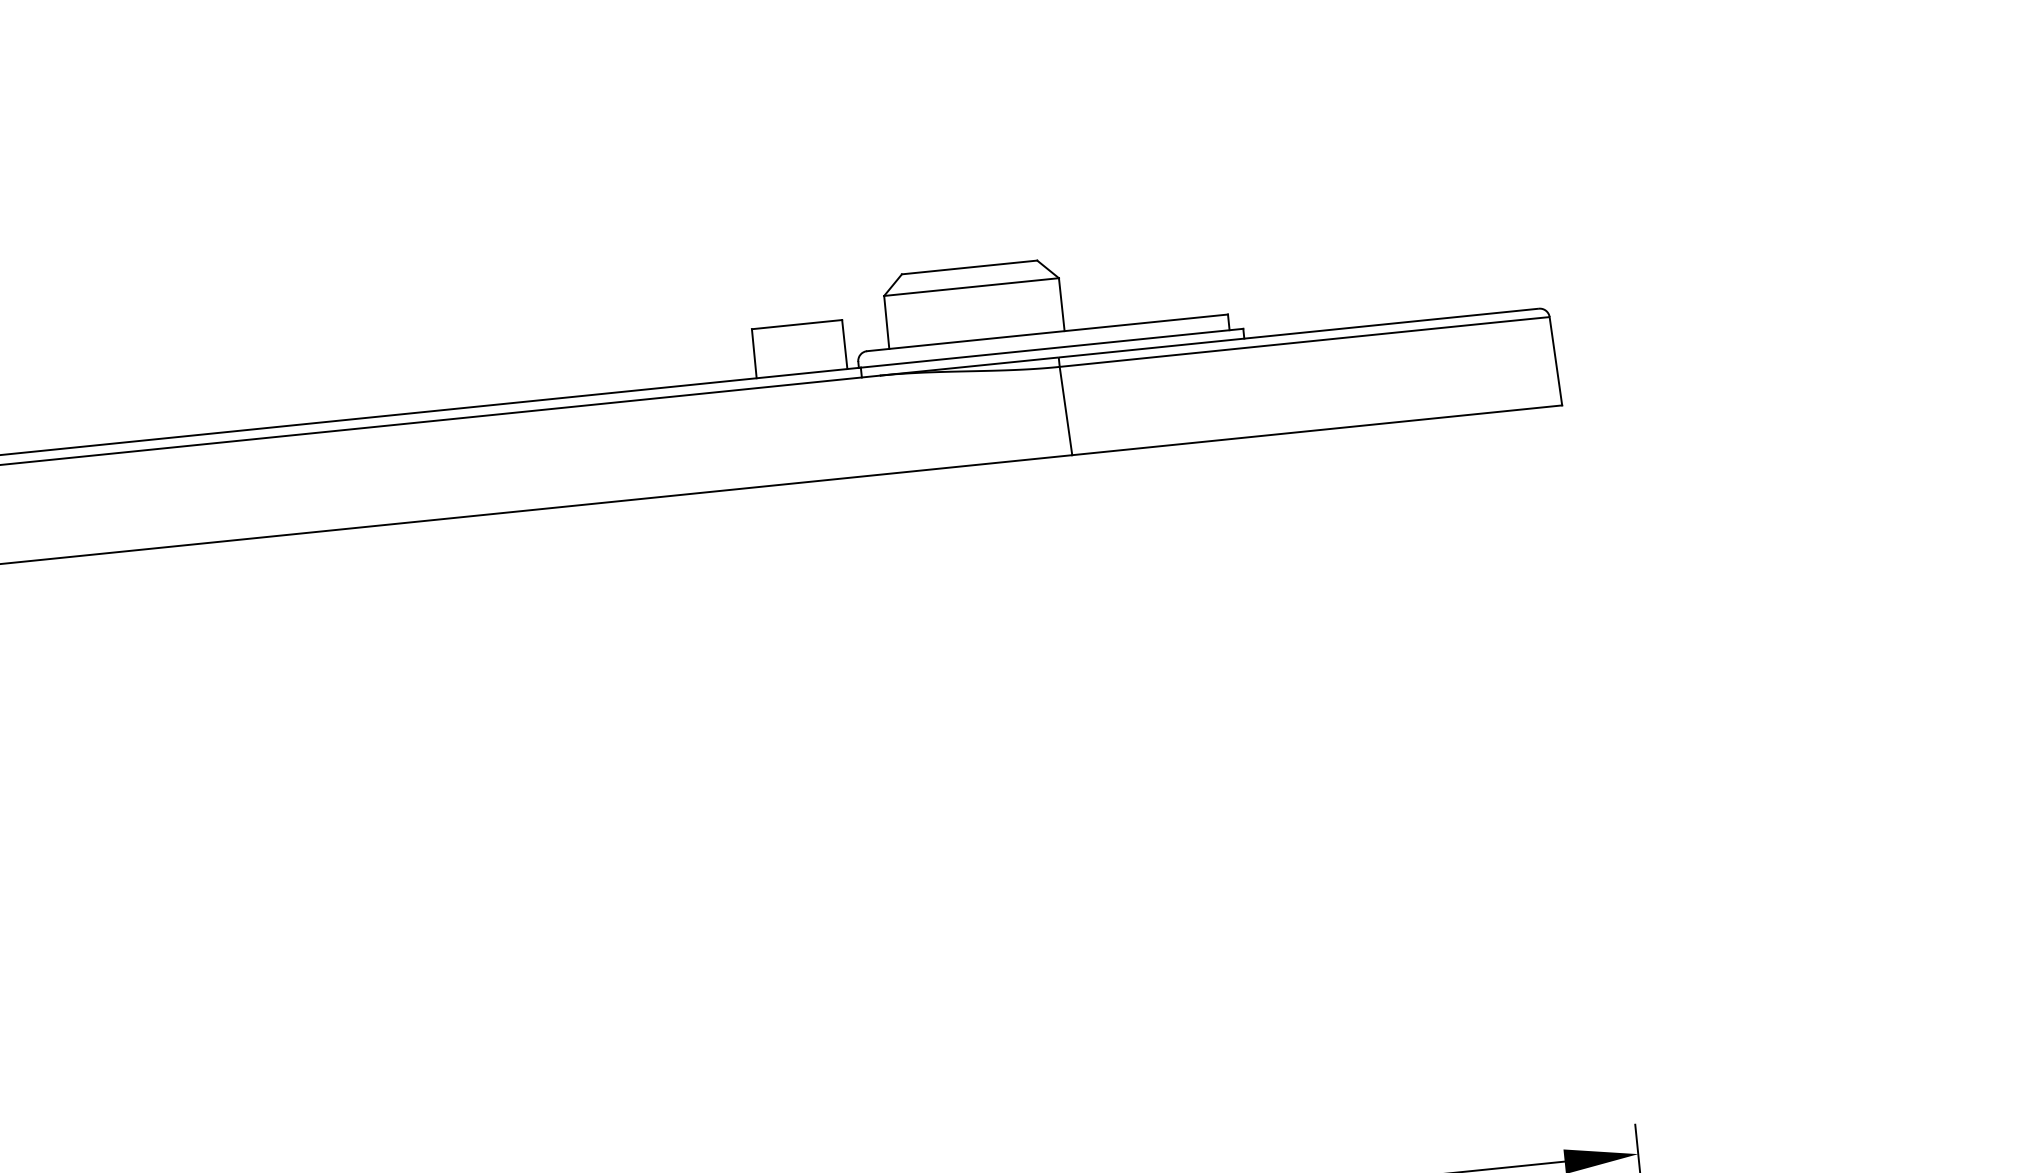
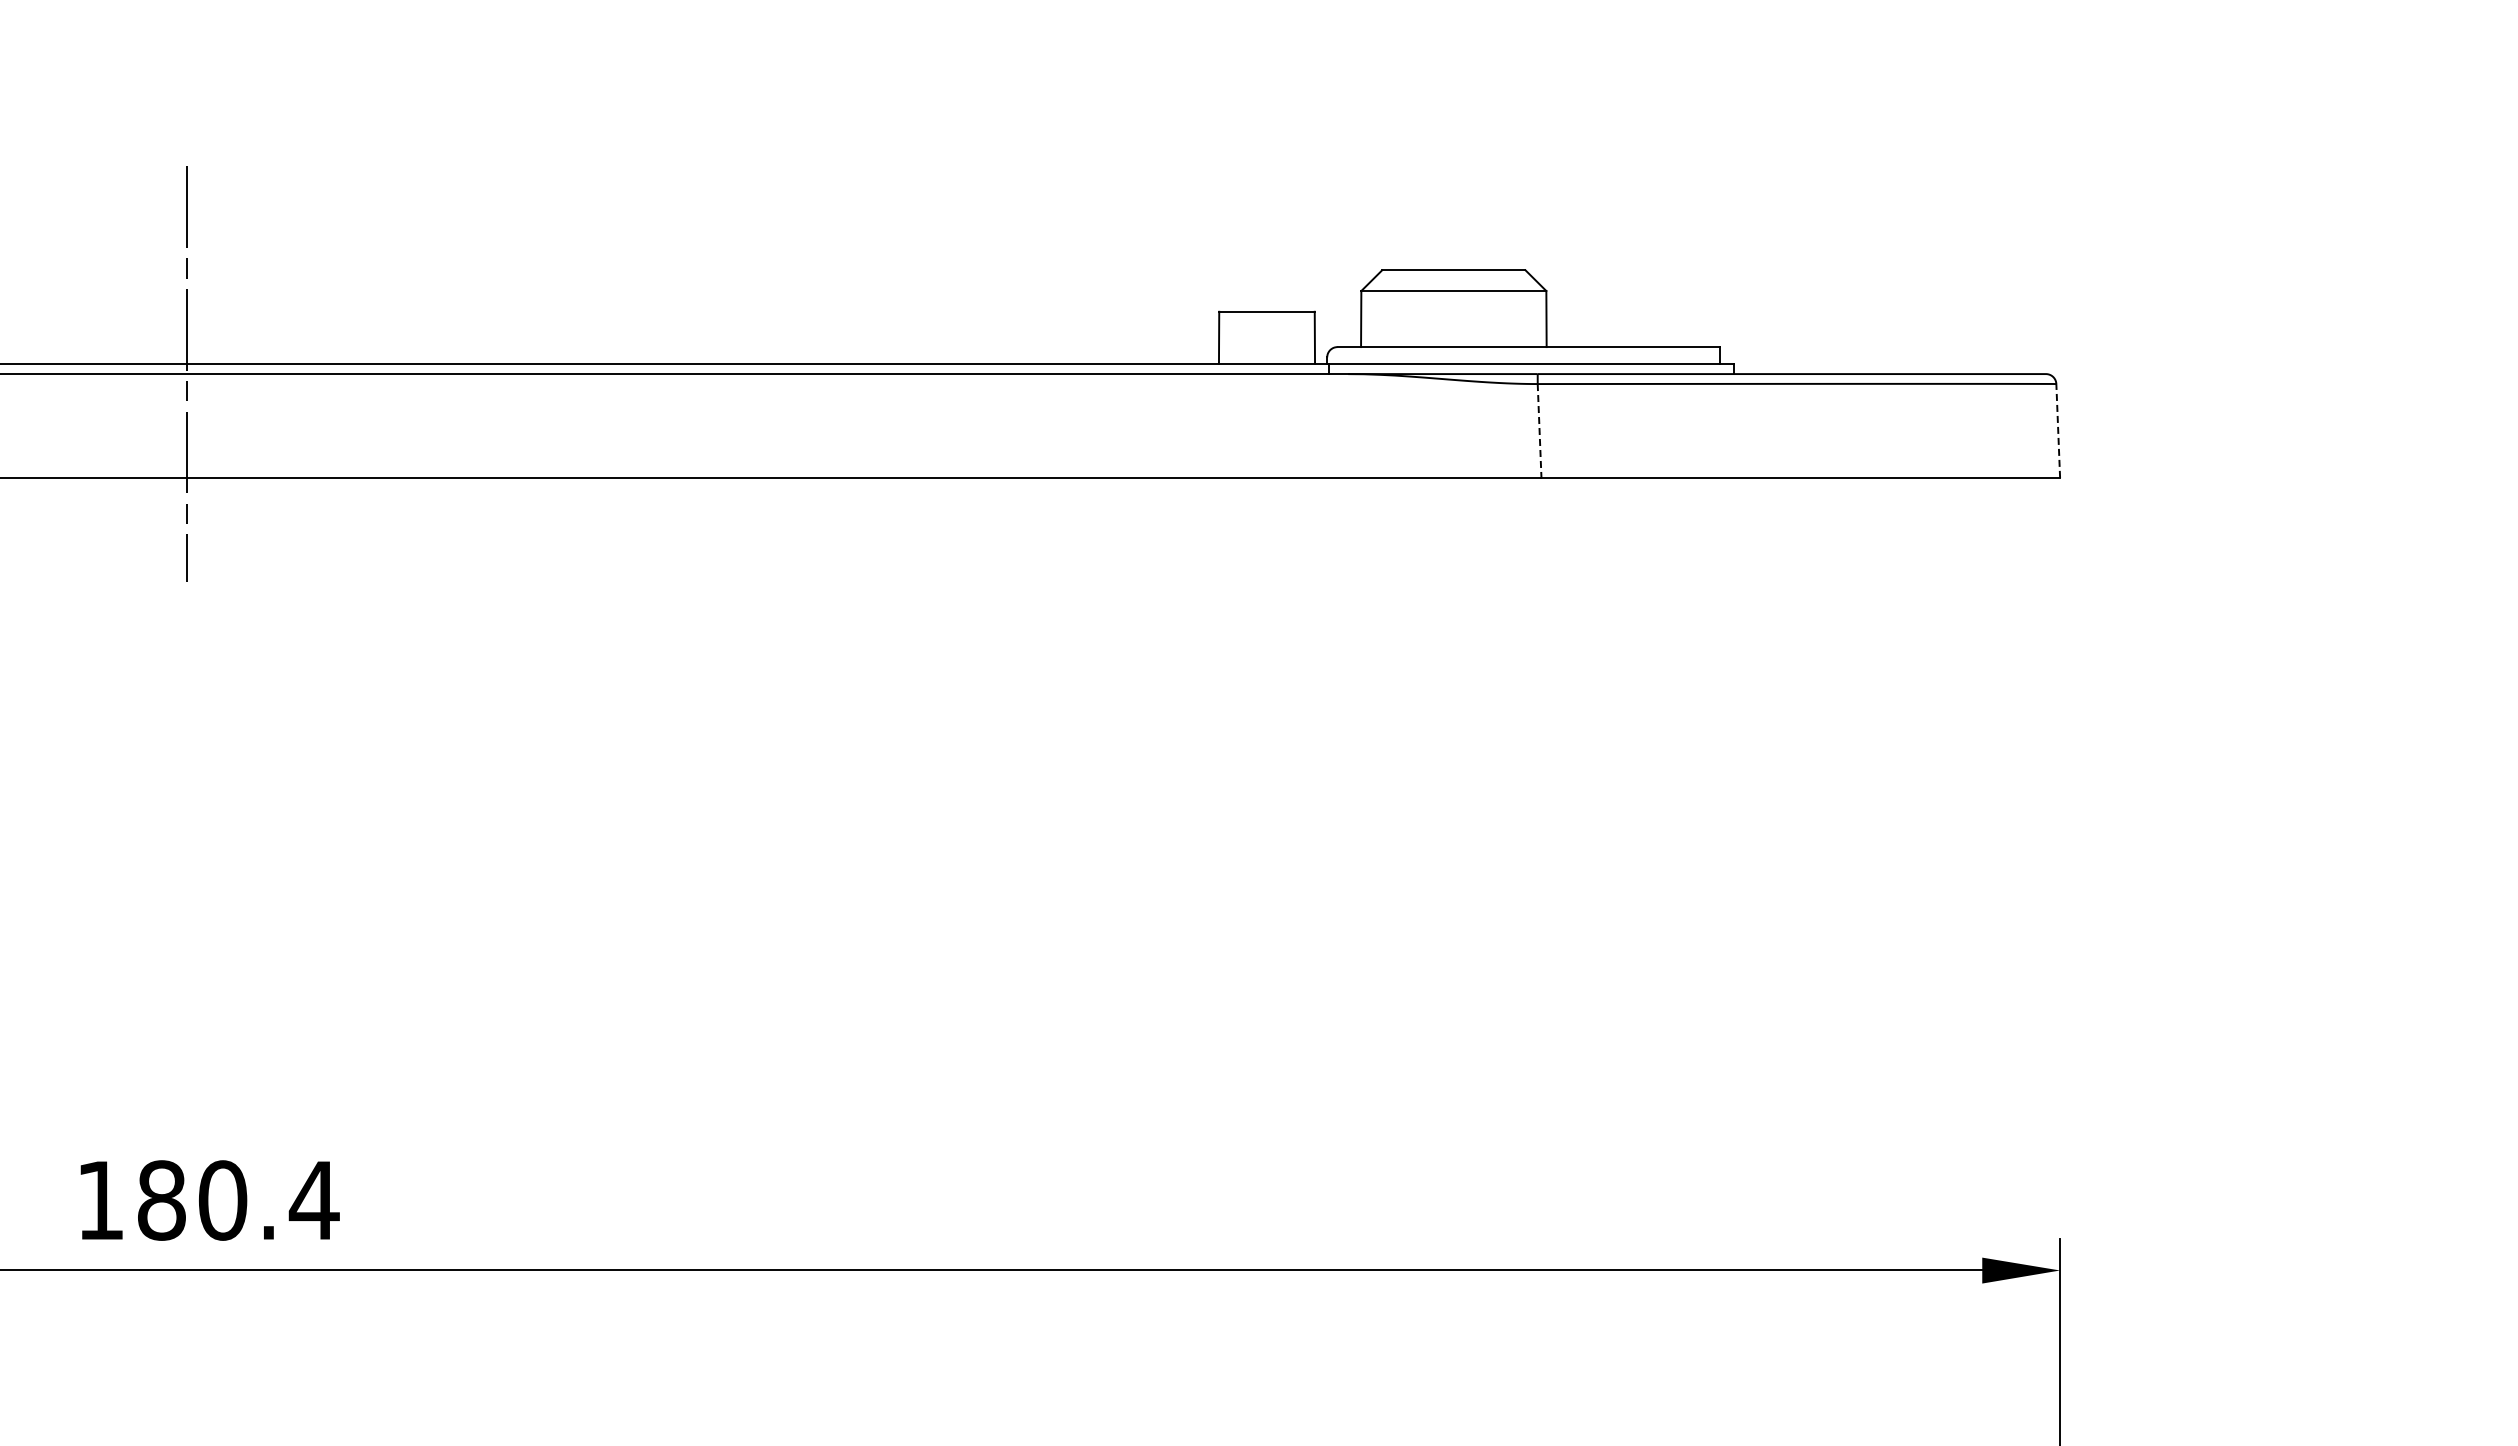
line: (1556, 360) -> (2058, 430), solid -> dashed
line: (1065, 410) -> (1539, 430), solid -> dashed

